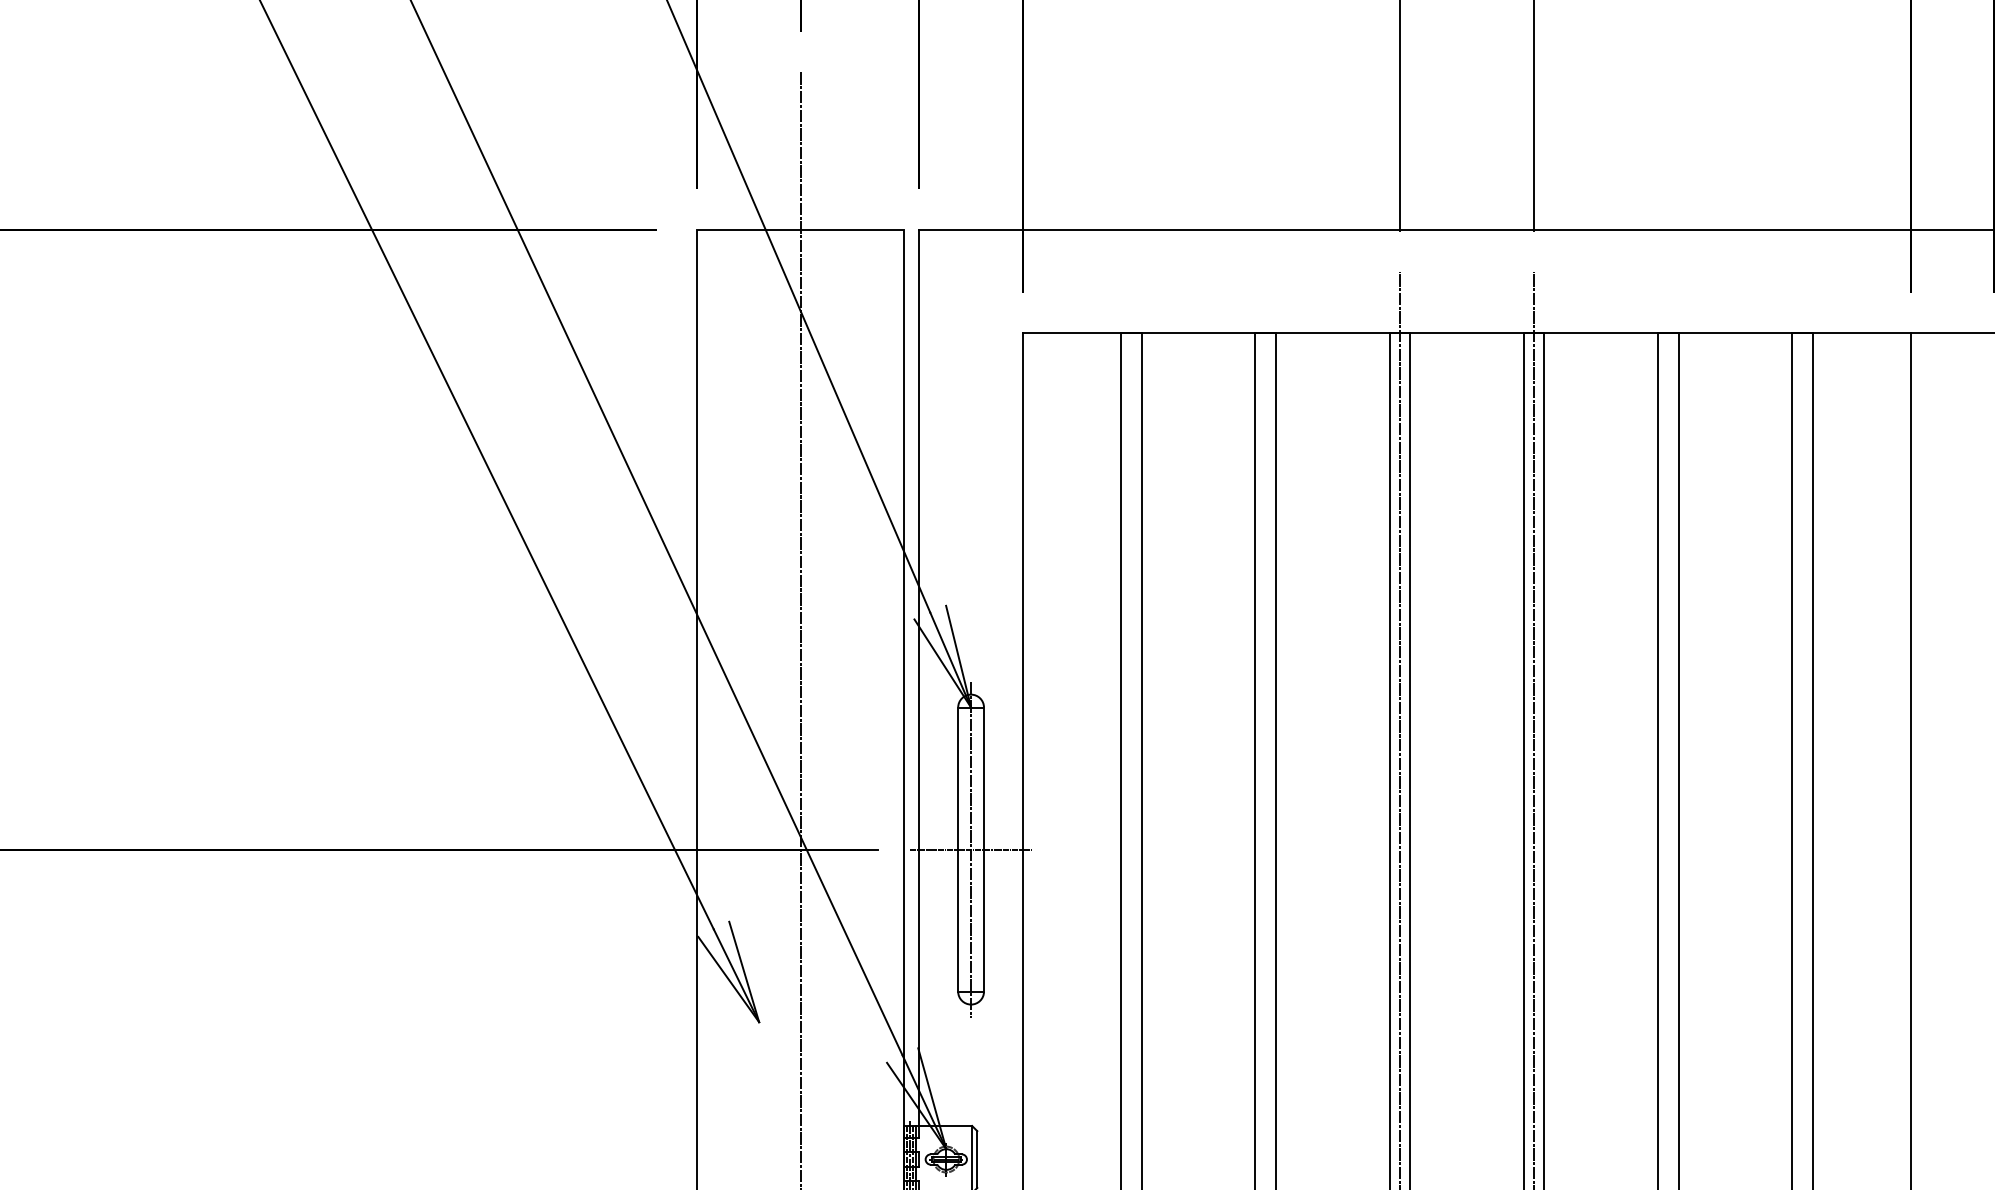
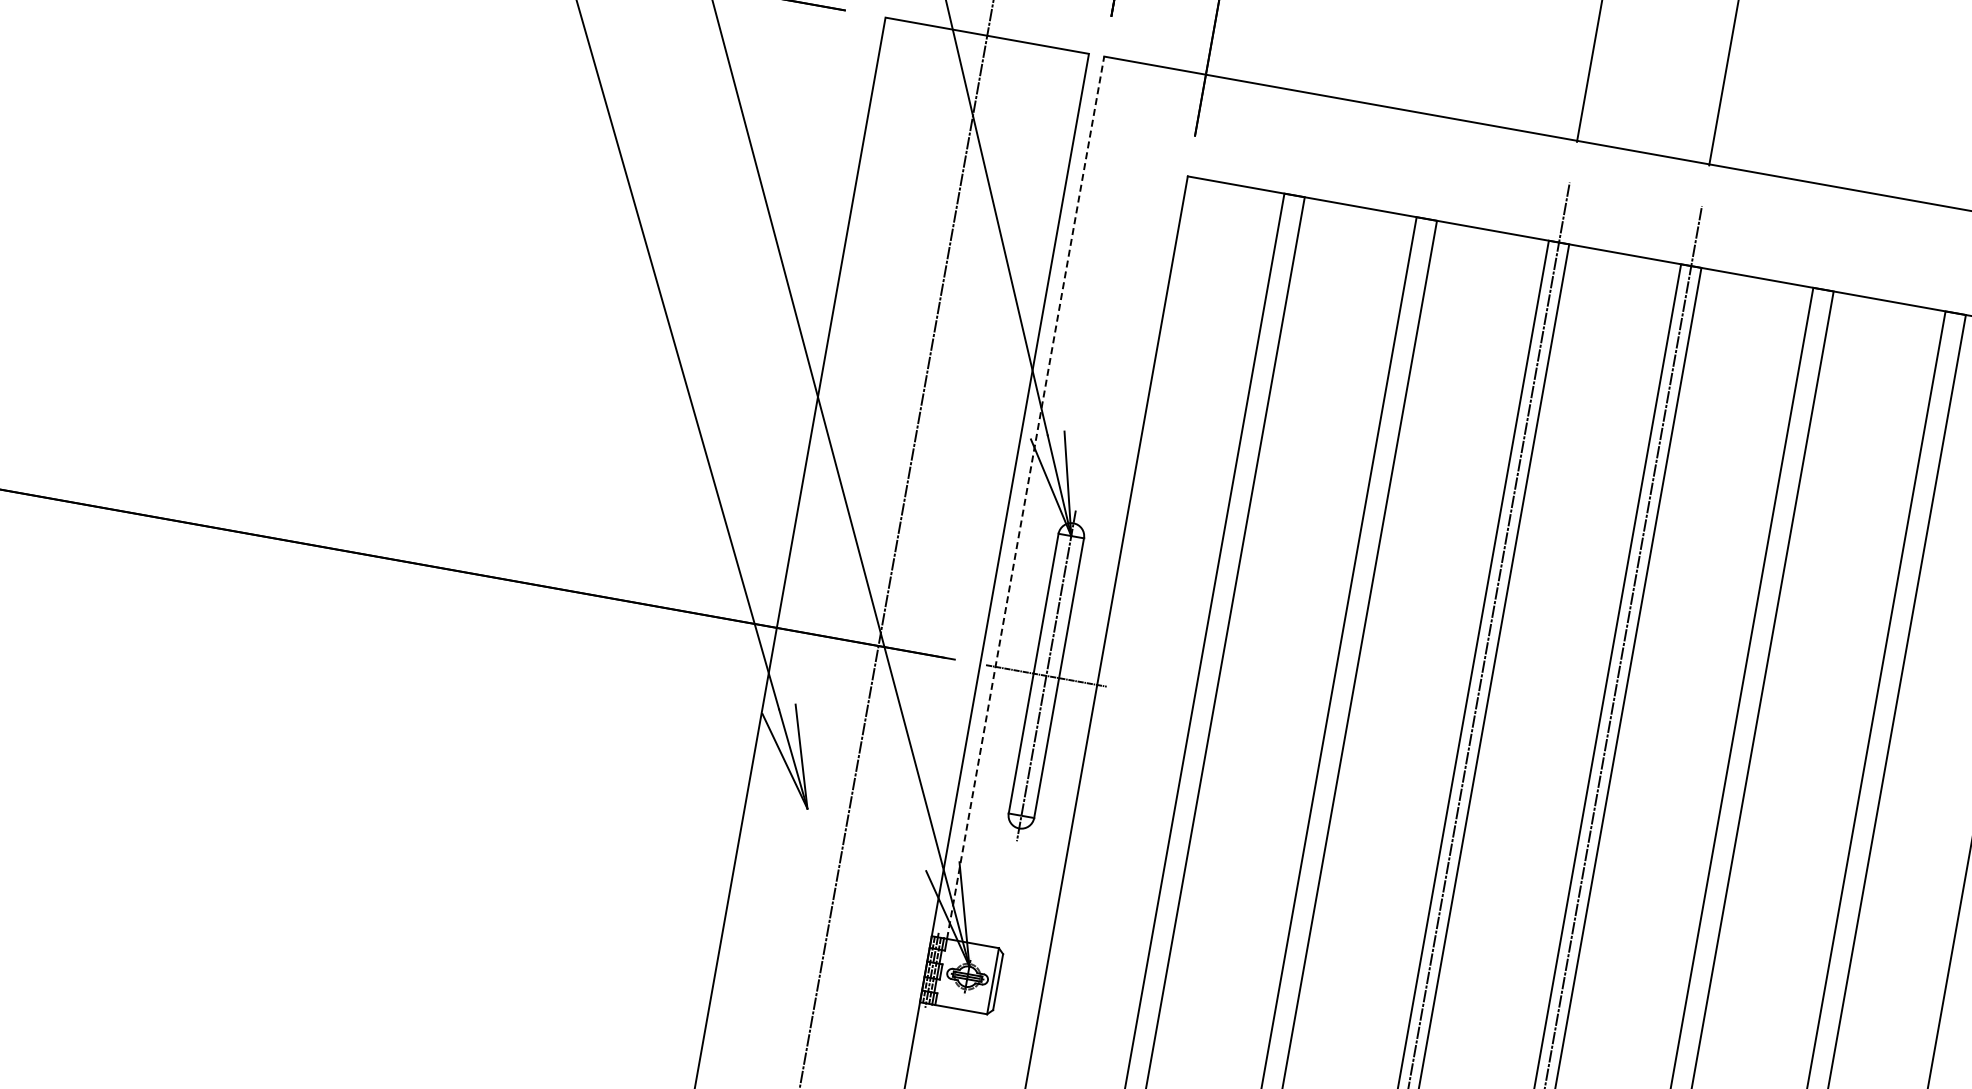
line: (919, 677) -> (1025, 497), solid -> dashed

